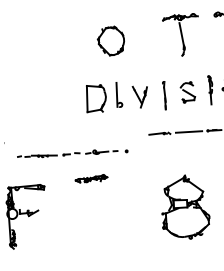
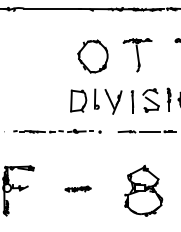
part: (181, 35) -> (137, 55), moved
part: (110, 41) -> (92, 56), size x1.43
part: (187, 92) -> (150, 100), size x1.43
part: (140, 96) -> (113, 101), size x1.43
part: (72, 153) -> (57, 131), moved
part: (90, 178) -> (77, 188), moved

